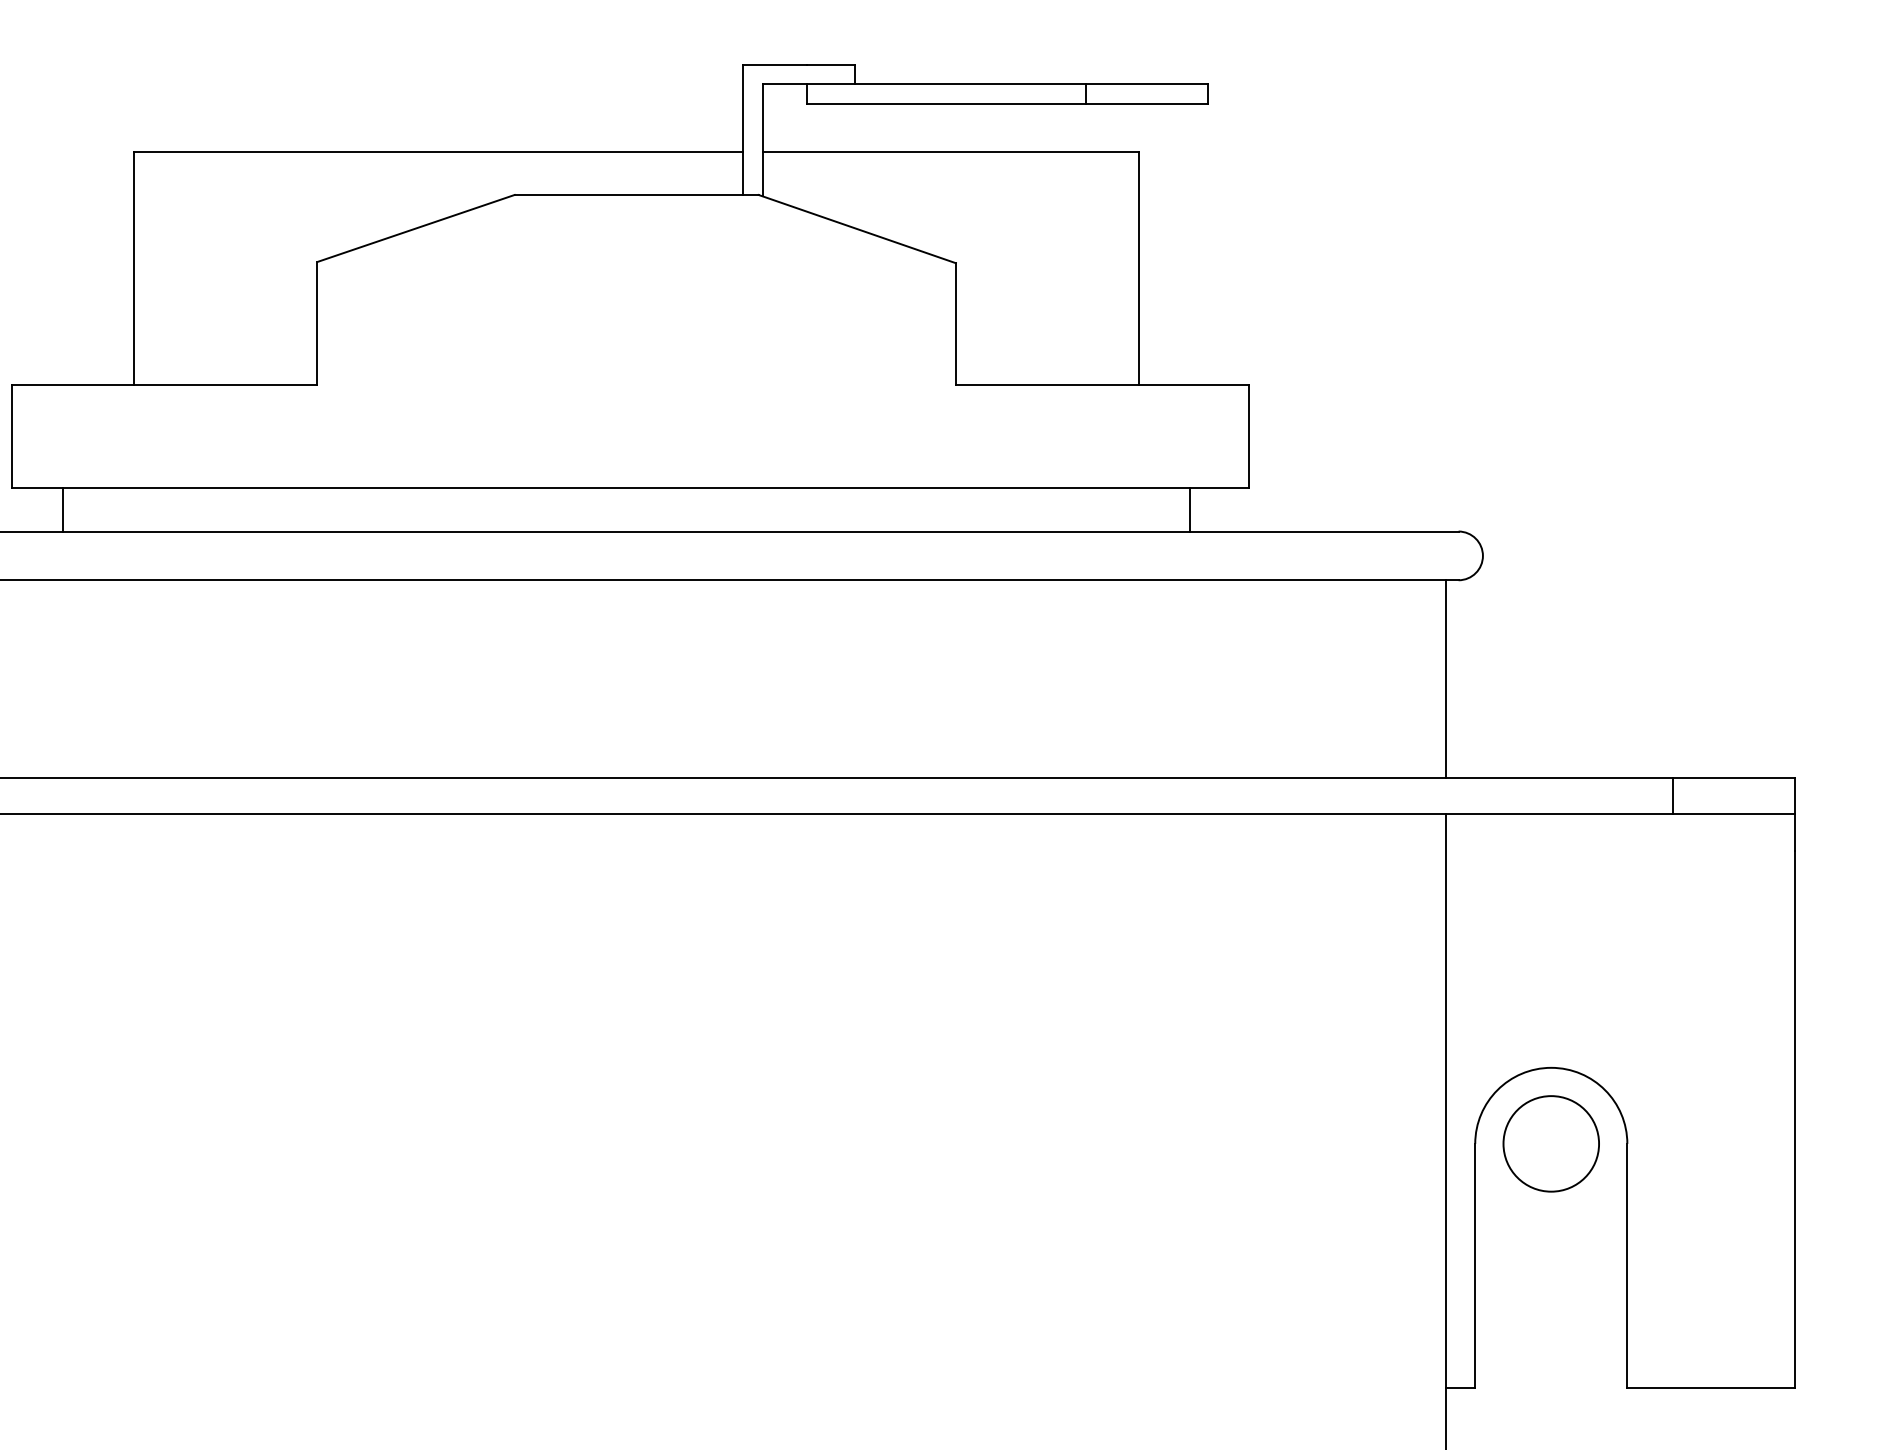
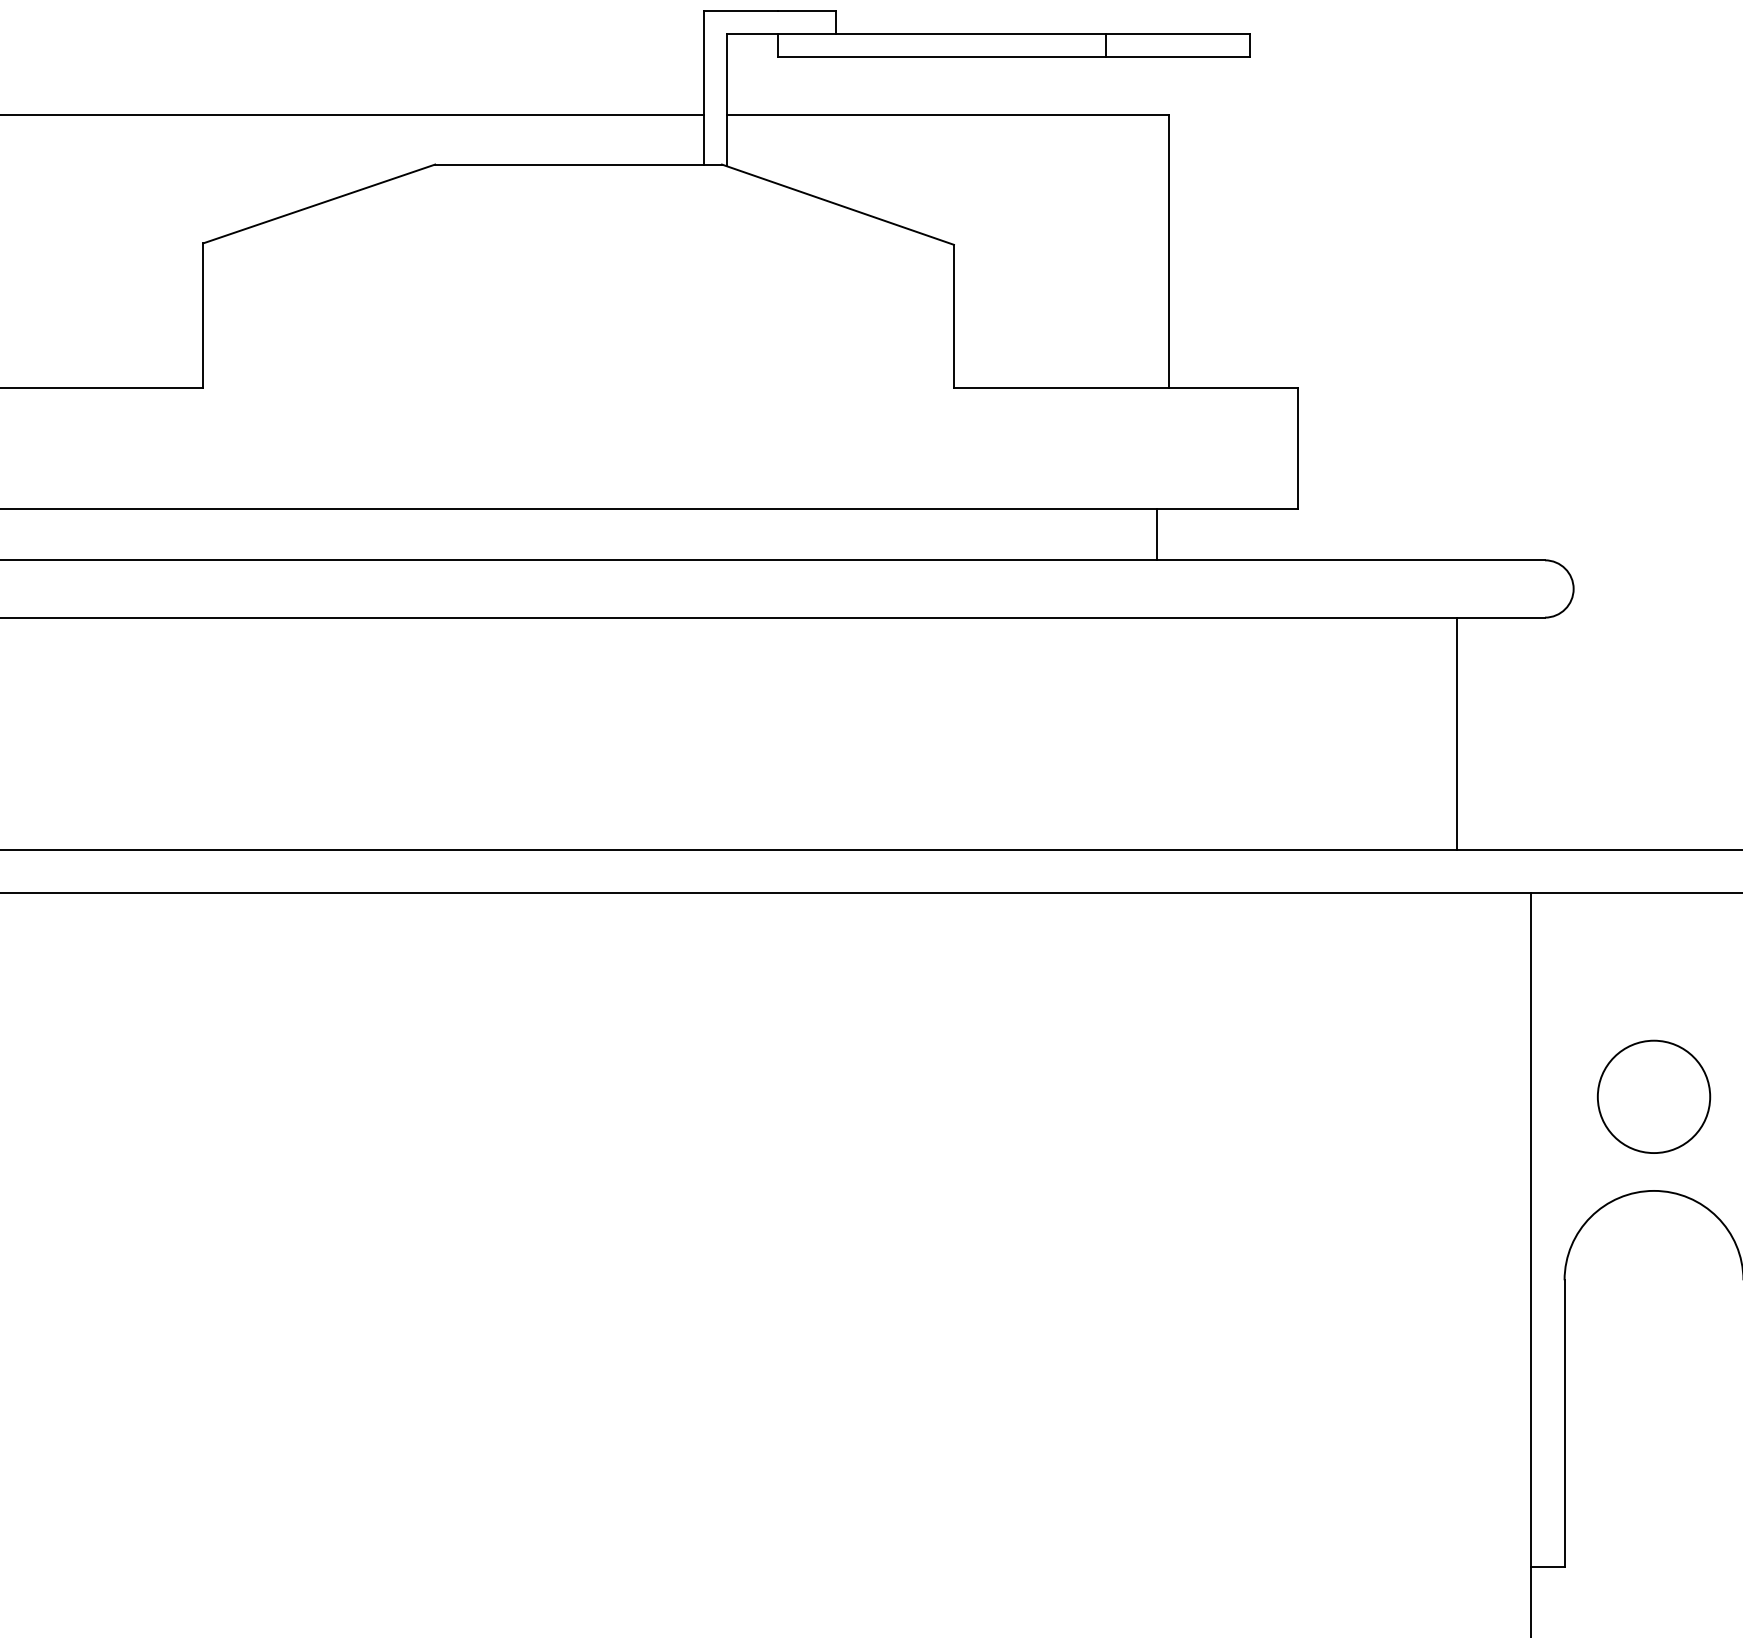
line: (1190, 509) -> (1156, 534), moved
line: (1446, 679) -> (1456, 734), moved
circle: (1550, 1143) -> (1653, 1096), moved

